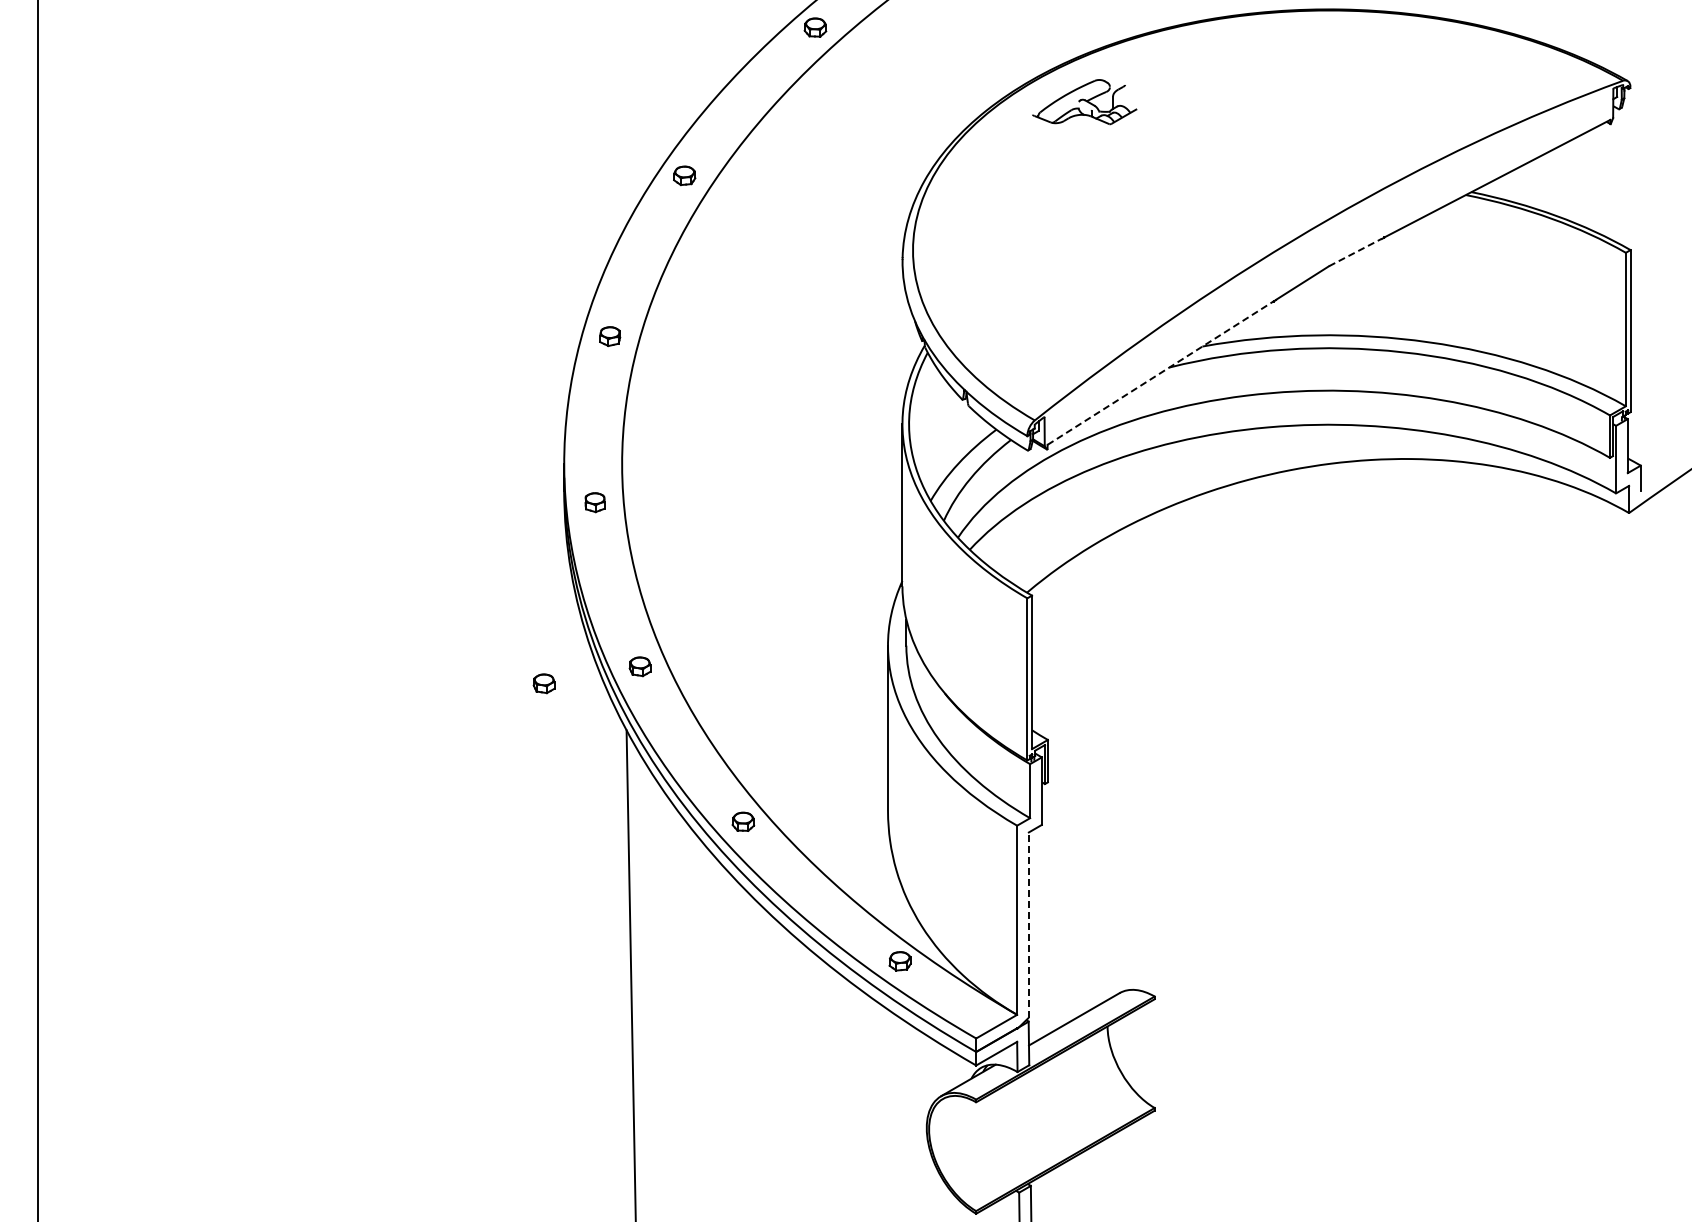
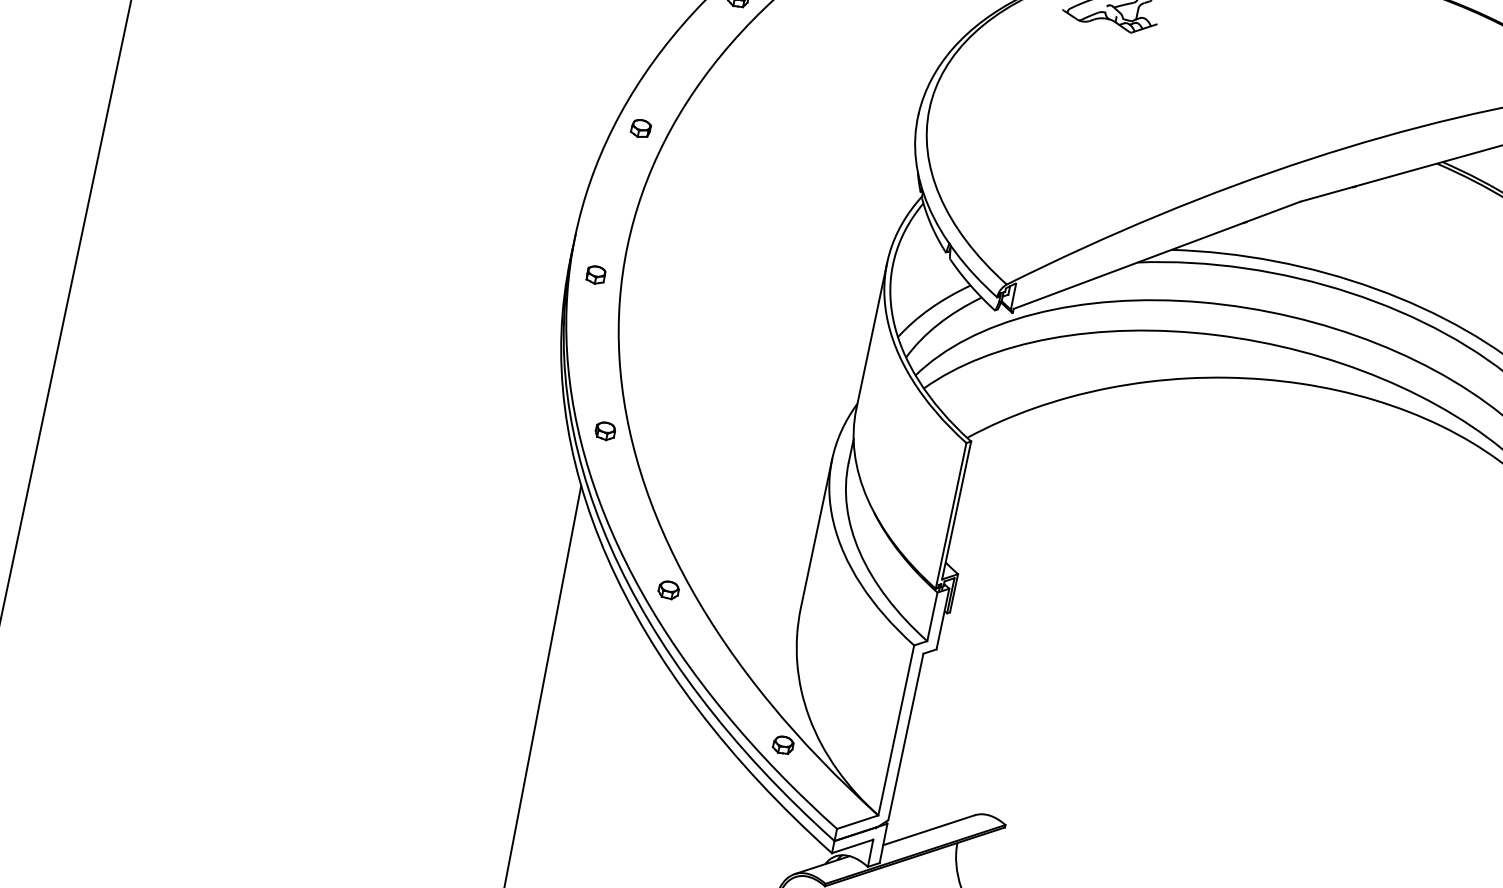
line: (1355, 252) -> (1326, 194), dashed -> solid
line: (1160, 373) -> (1128, 266), dashed -> solid
part: (543, 683) -> (515, 427), removed
line: (1028, 925) -> (905, 737), dashed -> solid

